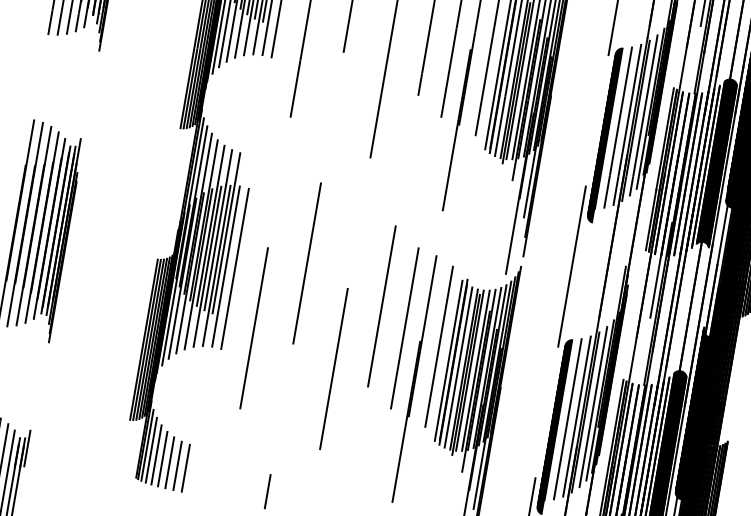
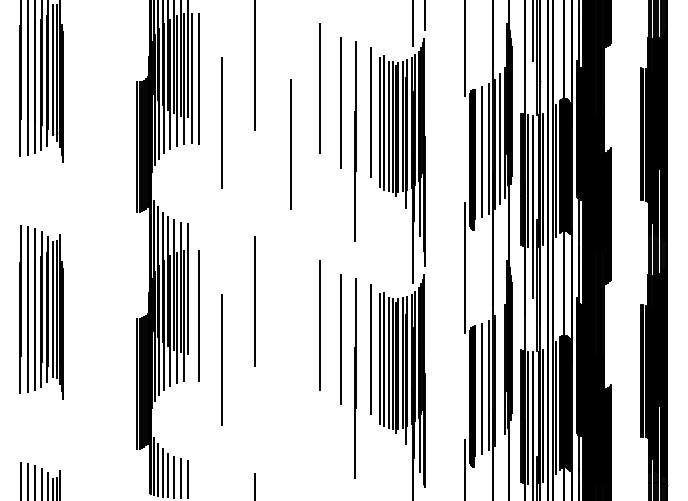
line: (225, 265) -> (191, 314), removed
line: (333, 368) -> (290, 380), removed
line: (593, 406) -> (500, 375), removed

